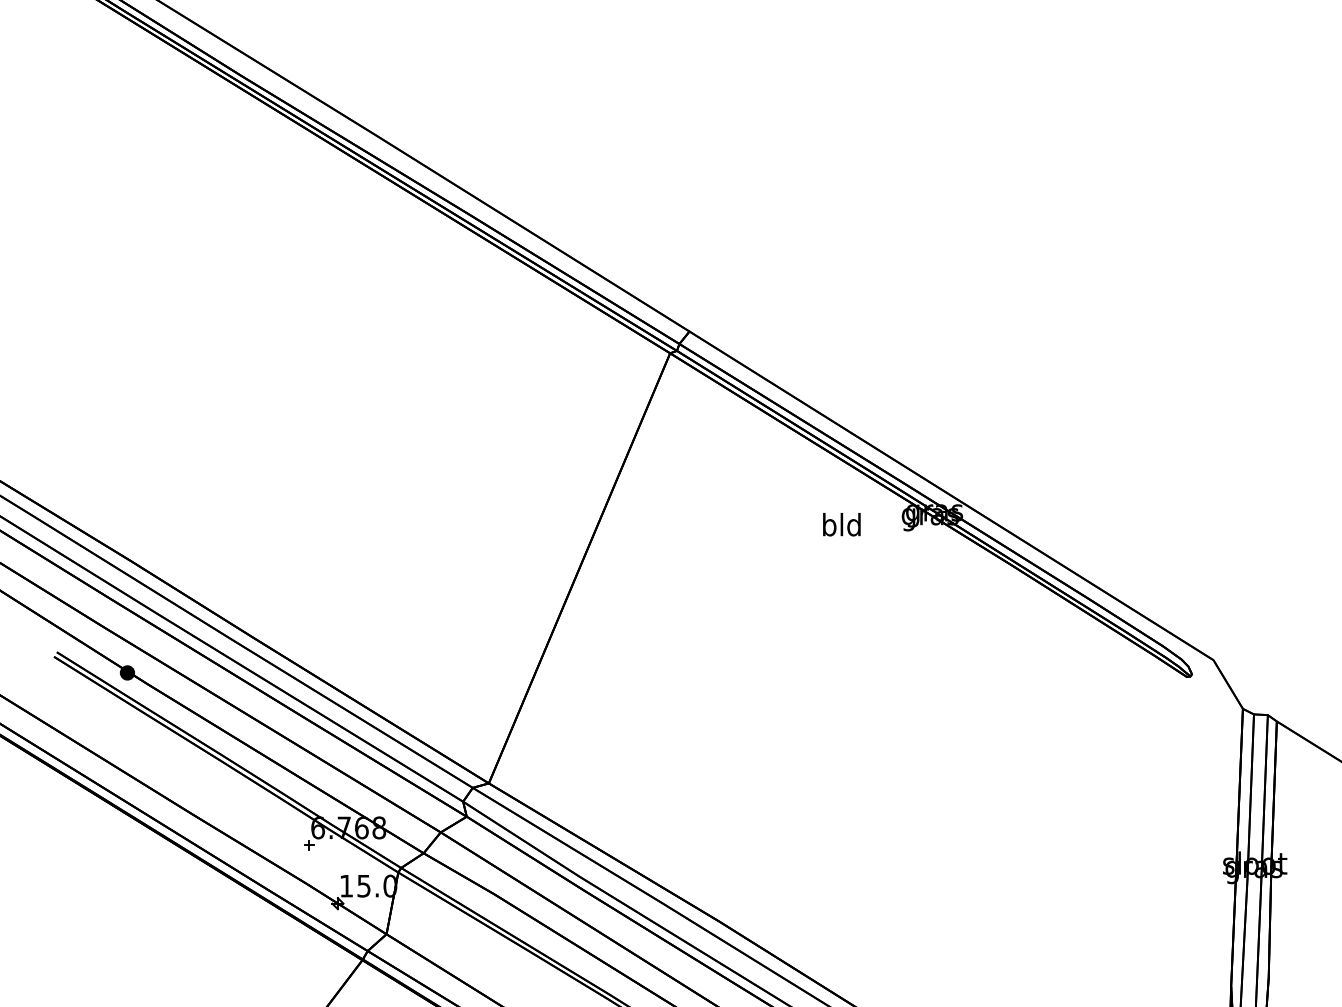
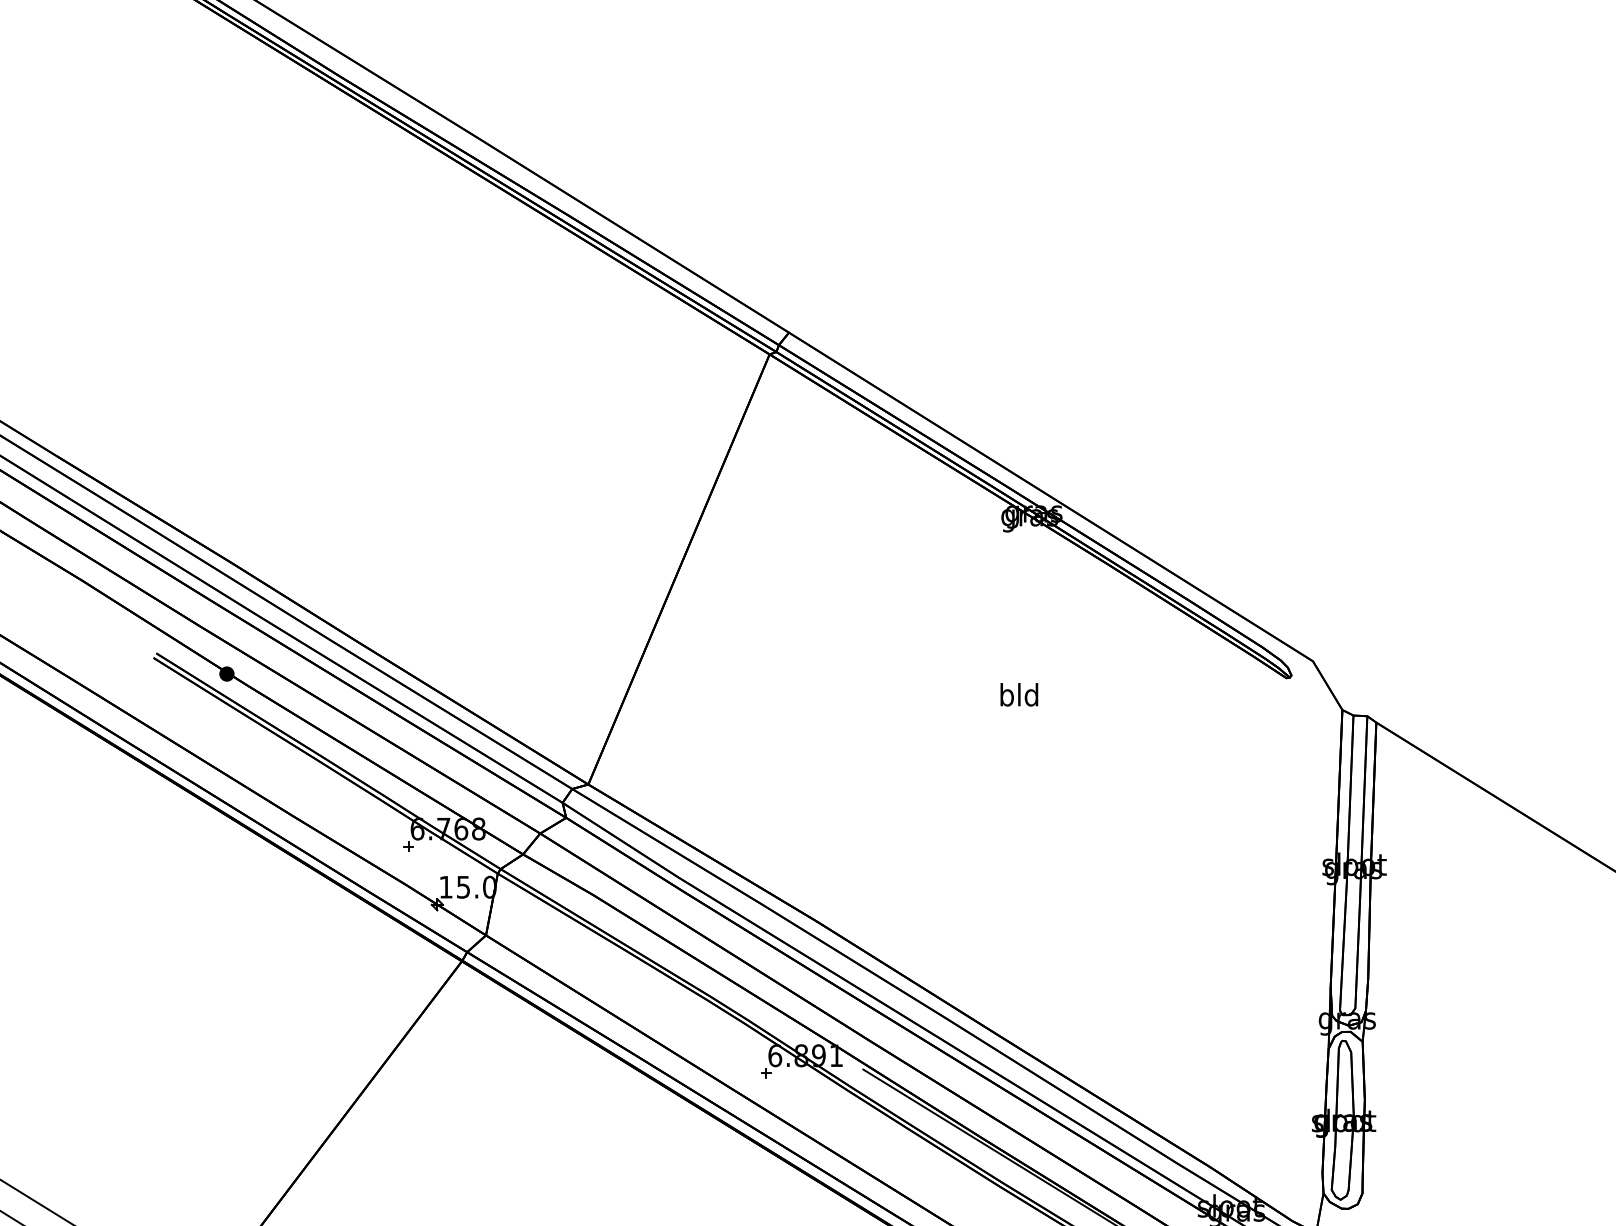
text: (842, 524) -> (1019, 694), moved

